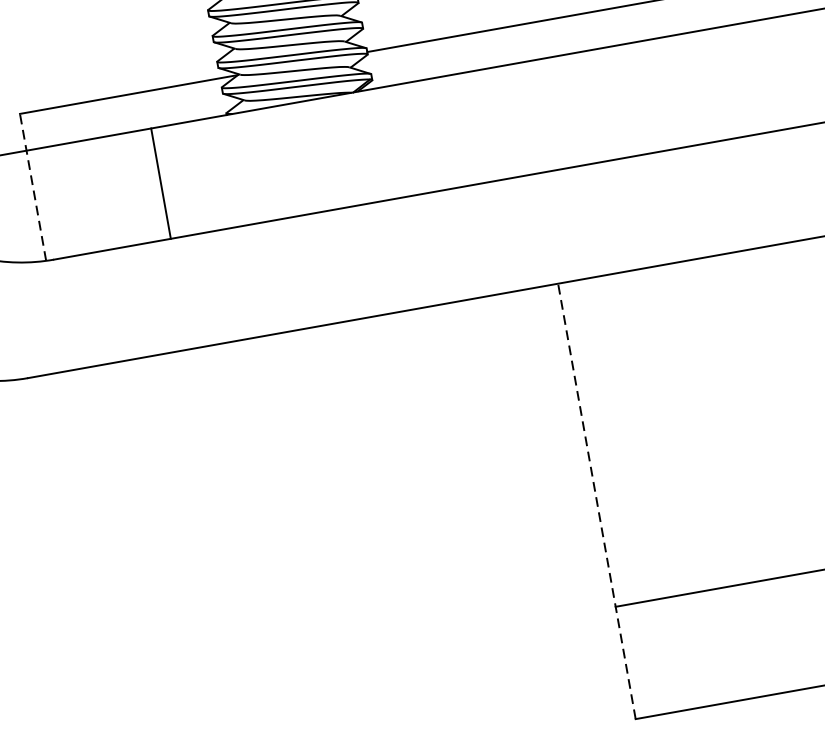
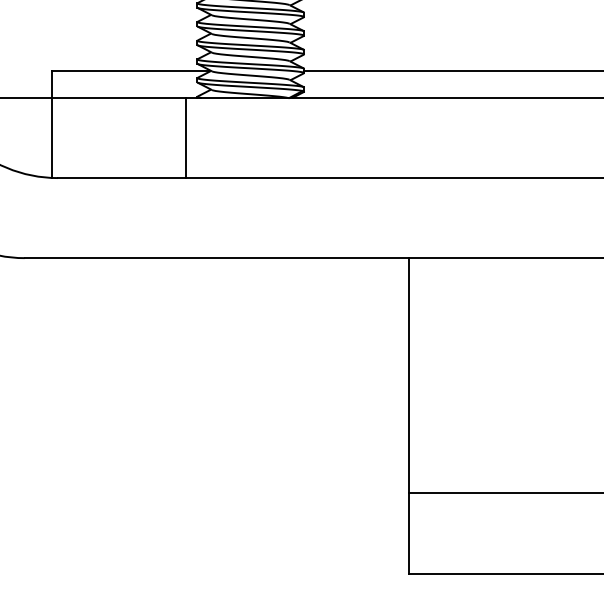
line: (160, 184) -> (185, 138), moved
line: (33, 187) -> (52, 124), dashed -> solid
line: (597, 501) -> (409, 416), dashed -> solid

